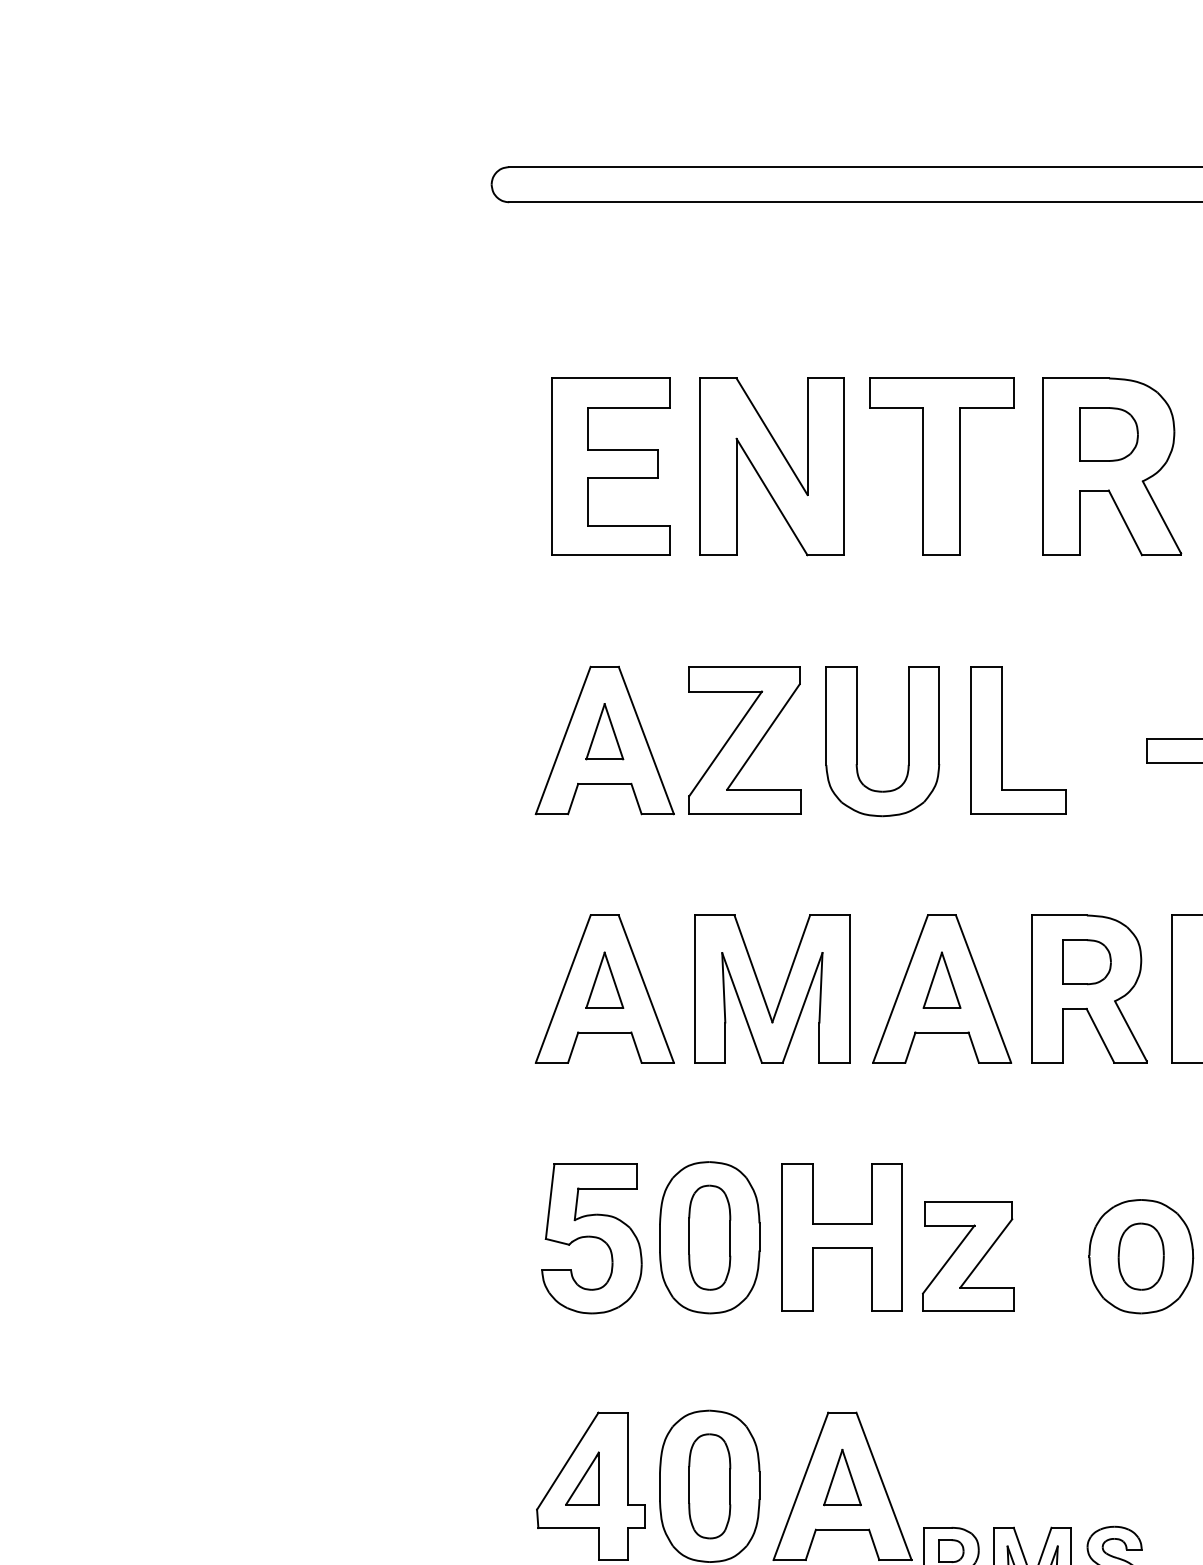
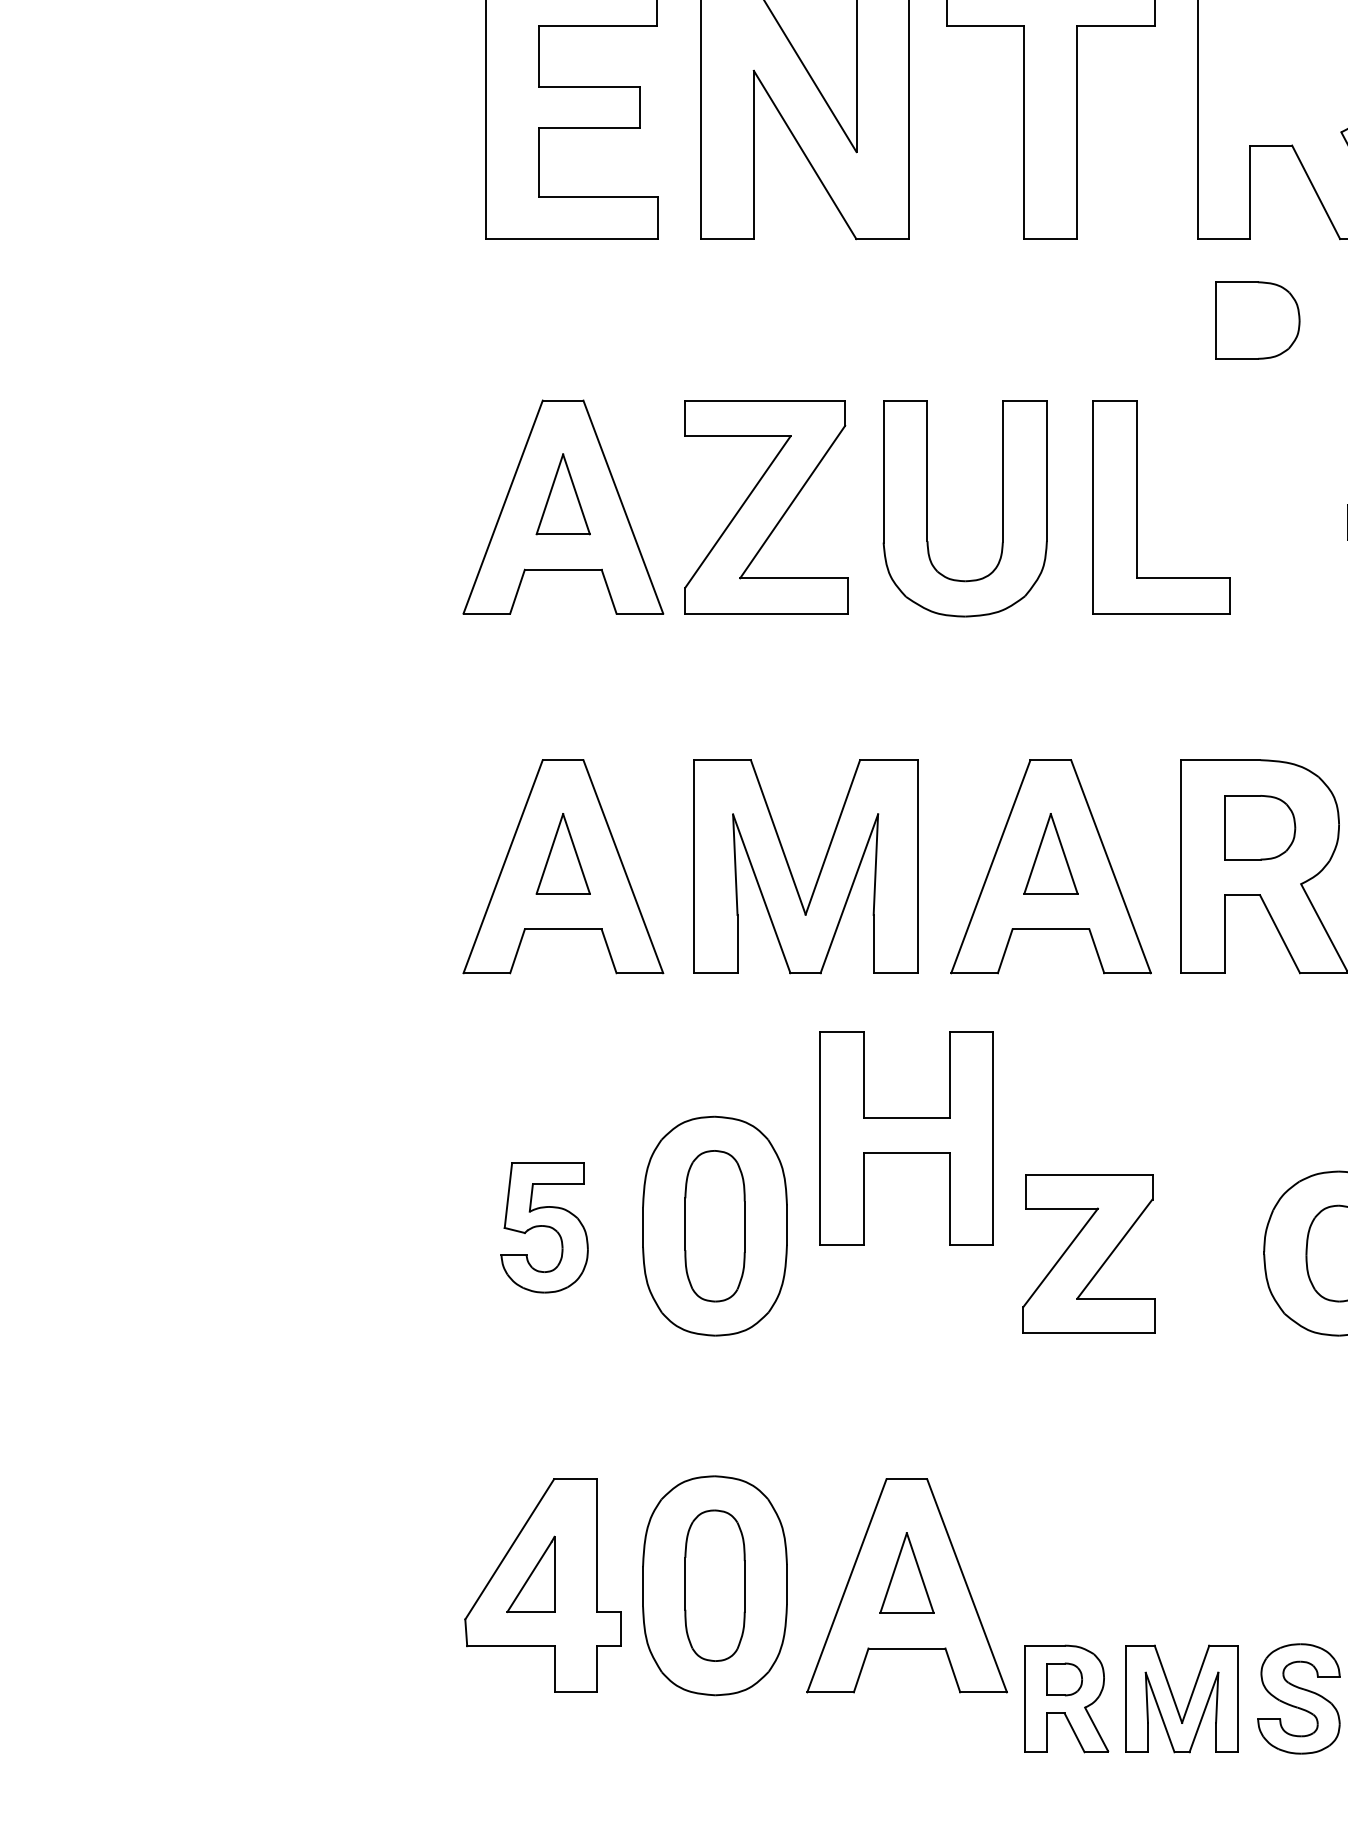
part: (1108, 434) -> (1256, 320), moved
part: (841, 1237) -> (905, 1137), moved
part: (591, 1238) -> (544, 1227), size x0.6

